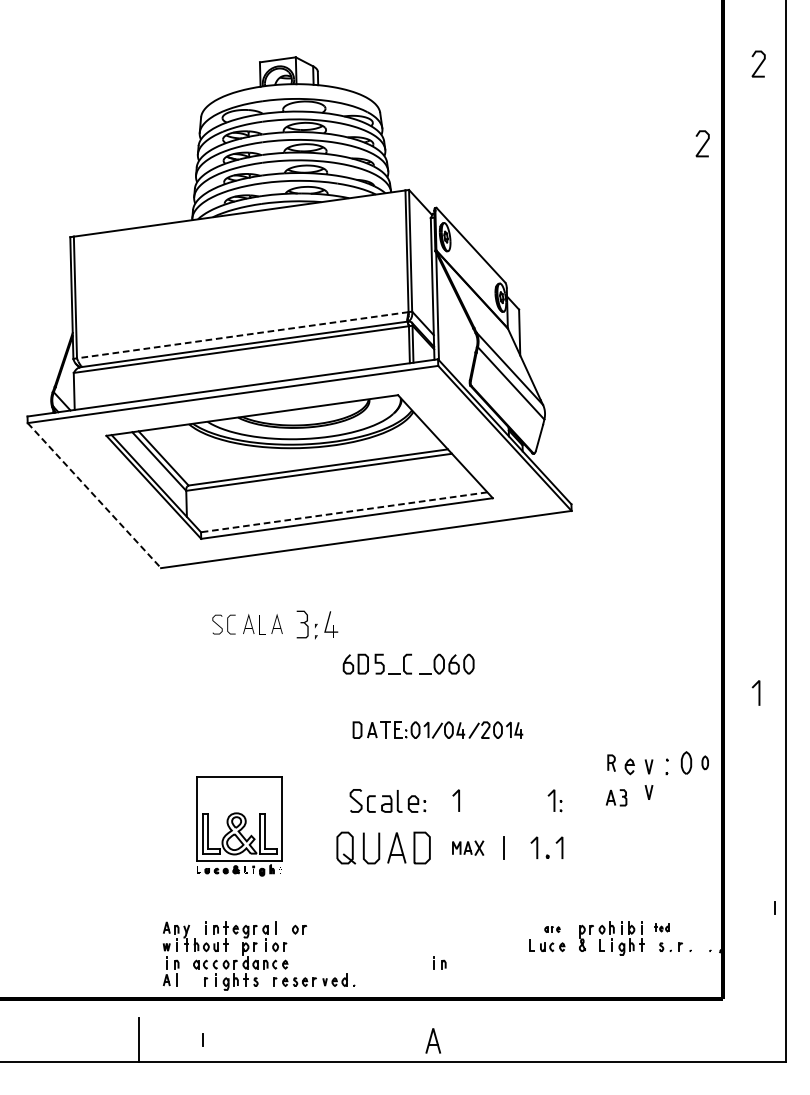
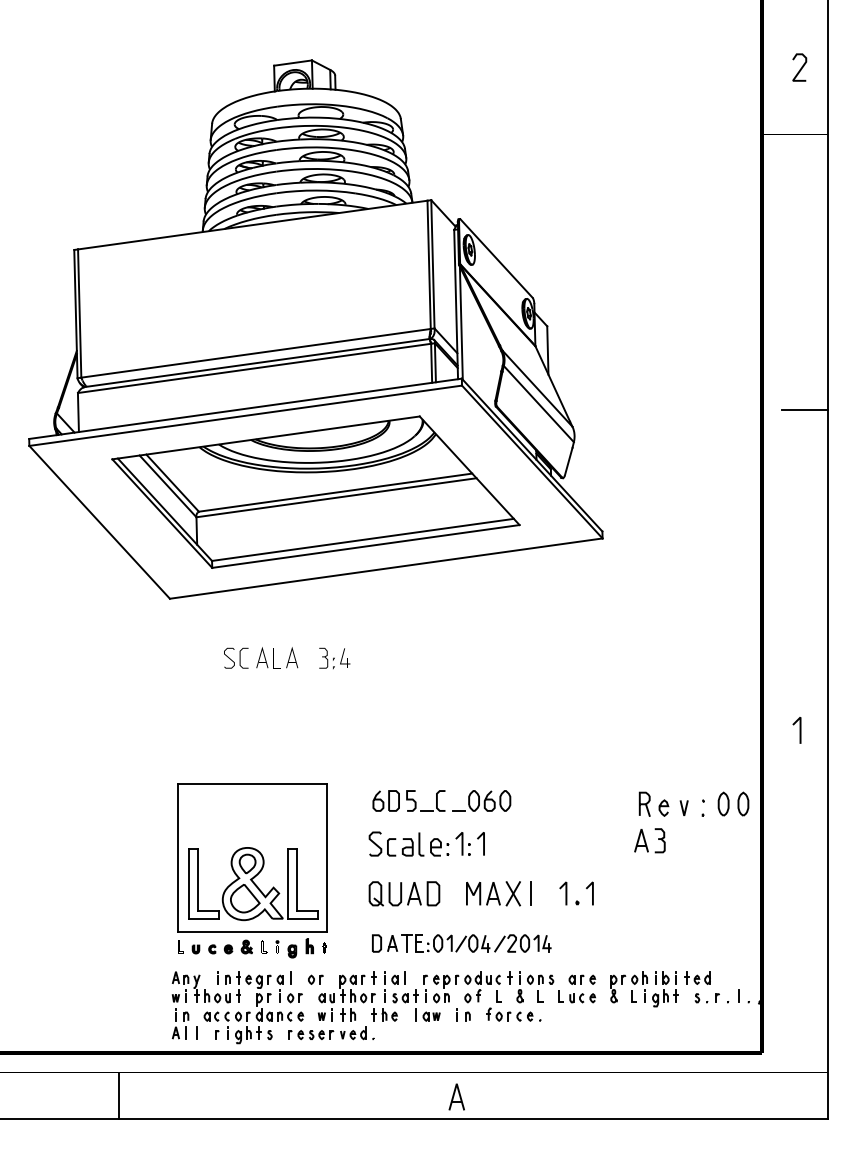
curve: (703, 144) -> (741, 152), removed
line: (242, 335) -> (255, 353), dashed -> solid
line: (764, 388) -> (805, 409), added
line: (94, 495) -> (99, 522), dashed -> solid
line: (343, 511) -> (362, 539), dashed -> solid
part: (317, 624) -> (334, 658), size x0.71
part: (408, 663) -> (441, 800), moved
part: (437, 730) -> (461, 943), moved
part: (611, 762) -> (644, 803), size x1.43
part: (705, 762) -> (743, 803), size x1.67
line: (648, 791) -> (683, 834), removed
part: (616, 797) -> (649, 840), size x1.43
part: (554, 800) -> (462, 843), moved
part: (239, 826) -> (252, 870), size x1.67
part: (383, 847) -> (404, 893), size x0.71
part: (468, 847) -> (493, 893), size x1.67
line: (774, 907) -> (738, 995), moved
part: (661, 927) -> (697, 977), size x1.67
part: (552, 929) -> (582, 979), size x1.67
part: (413, 945) -> (435, 996), added
line: (138, 1039) -> (118, 1095), moved
line: (202, 1039) -> (196, 1032), moved

